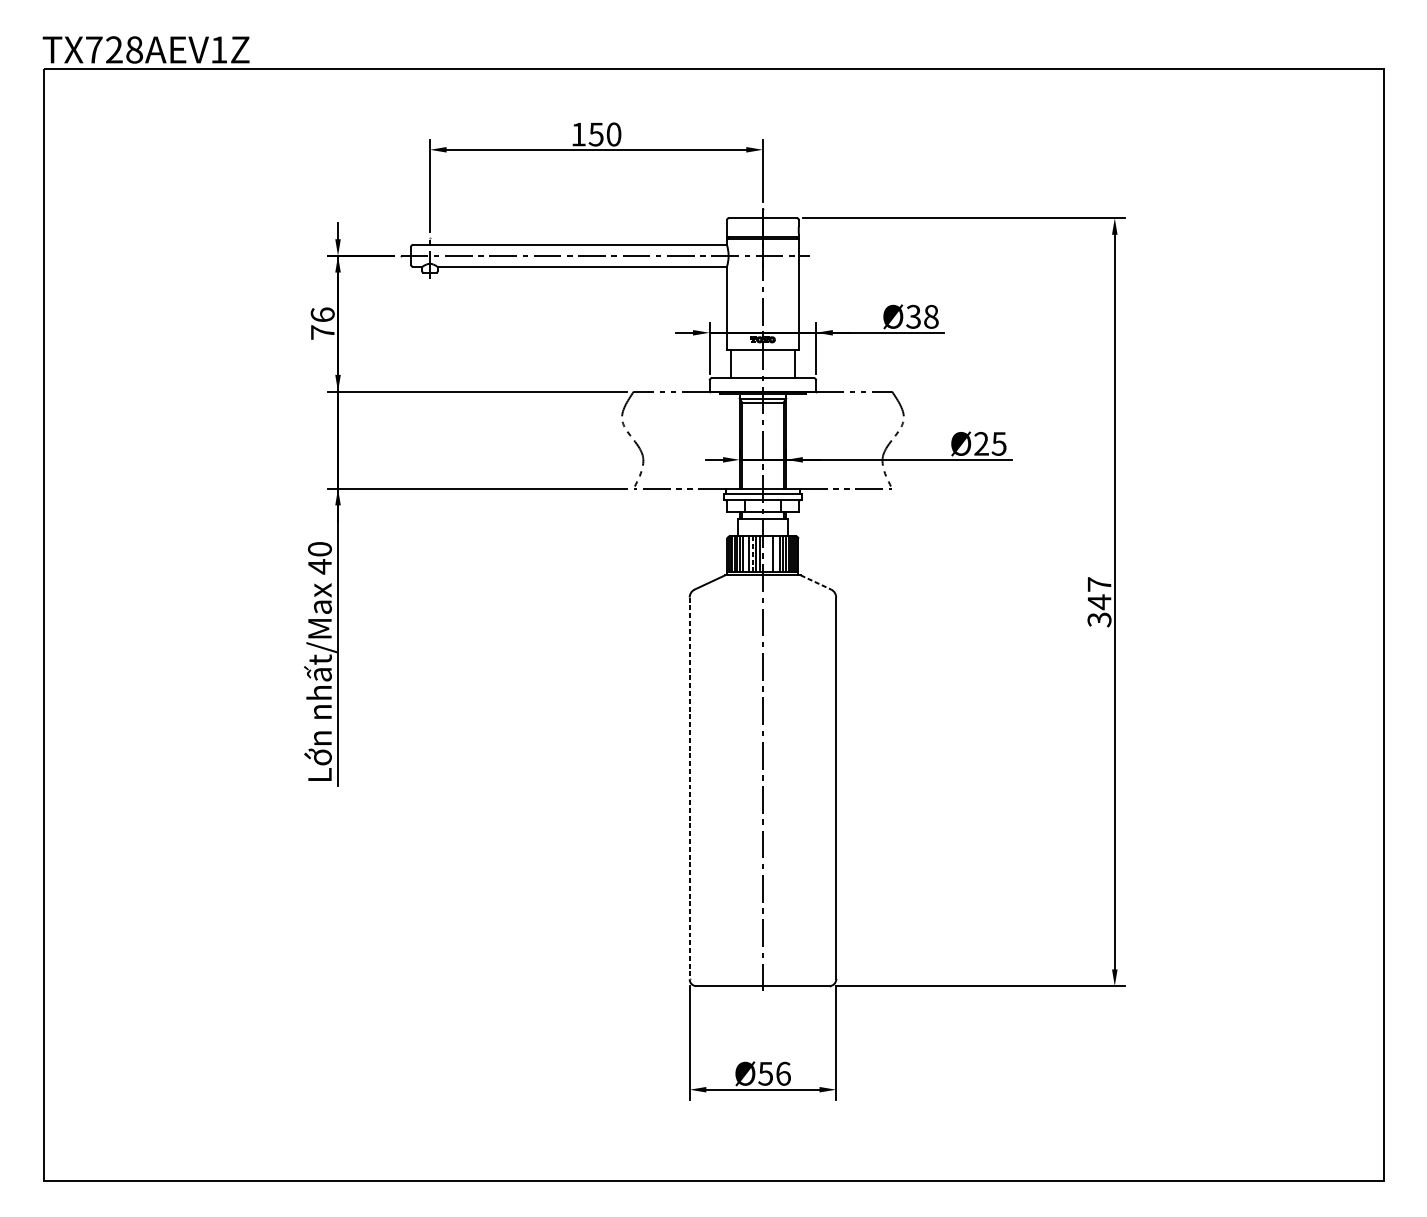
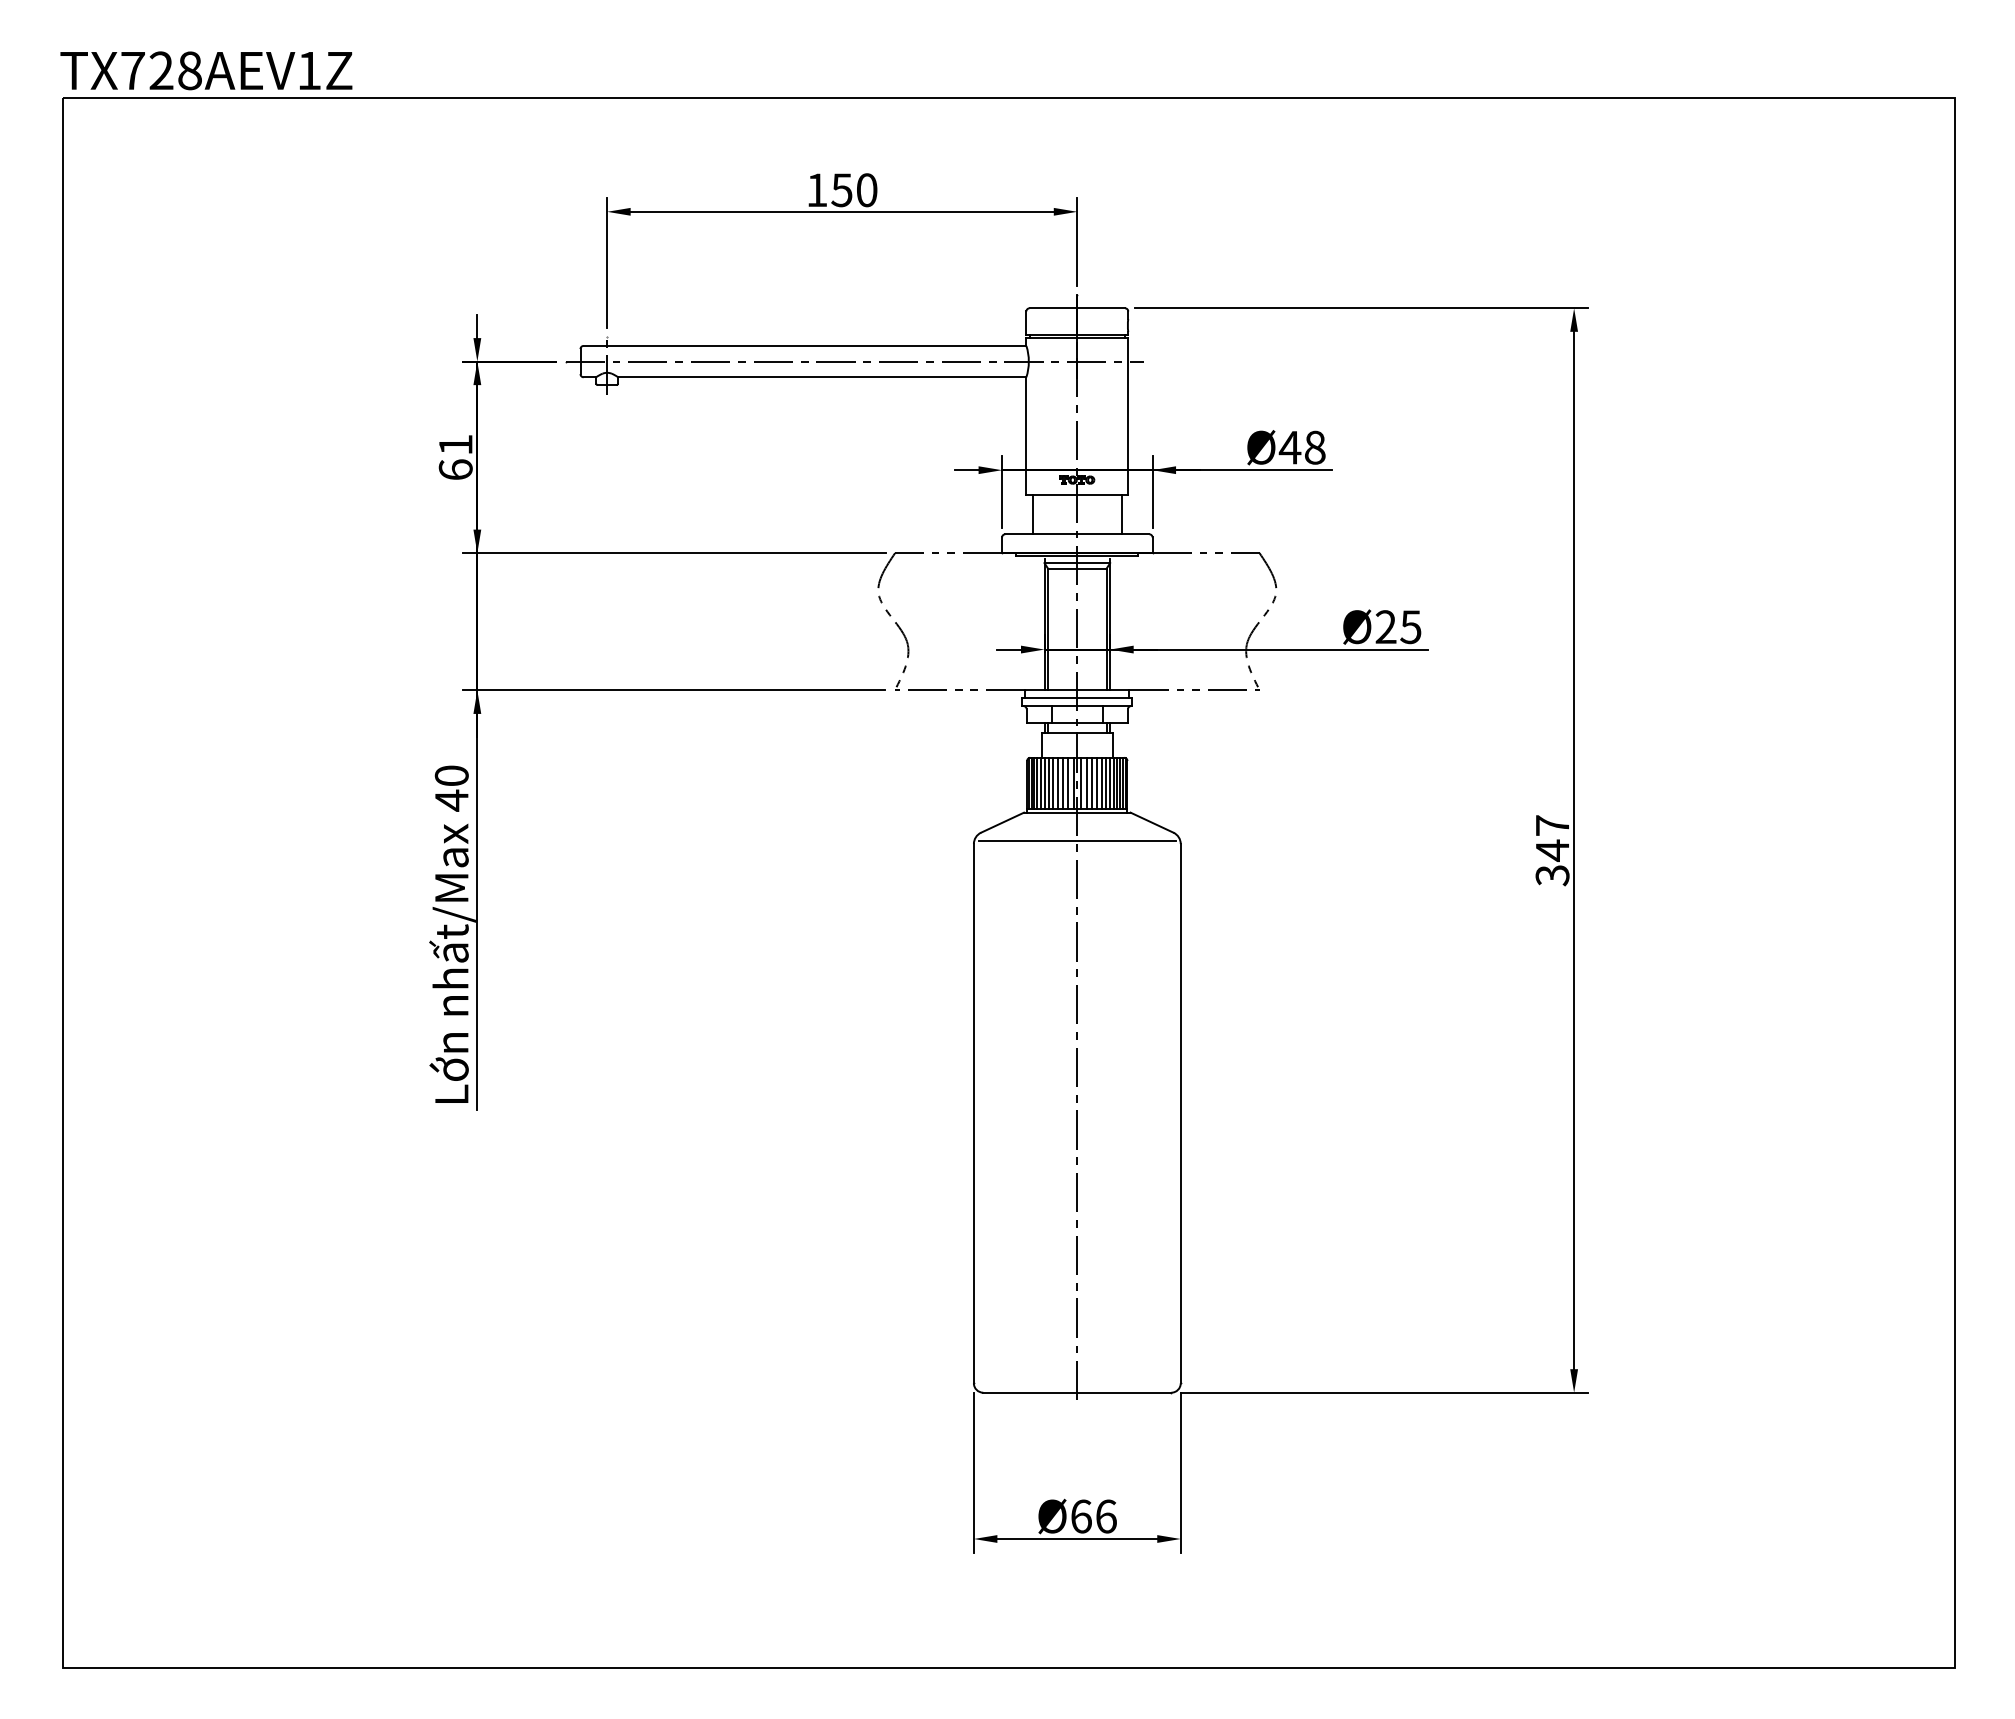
text: (913, 316) -> (1289, 447), Ø38 -> Ø48
text: (322, 323) -> (455, 456), 76 -> 61
line: (746, 553) -> (1053, 782), added
line: (752, 553) -> (1062, 782), dashed -> solid
line: (765, 553) -> (1080, 782), added
line: (769, 553) -> (1086, 782), added
line: (776, 553) -> (1096, 782), added
line: (816, 582) -> (1152, 822), dashed -> solid
line: (763, 595) -> (1077, 840), added
line: (689, 788) -> (973, 1113), dashed -> solid
text: (765, 1073) -> (1080, 1516), Ø56 -> Ø66

